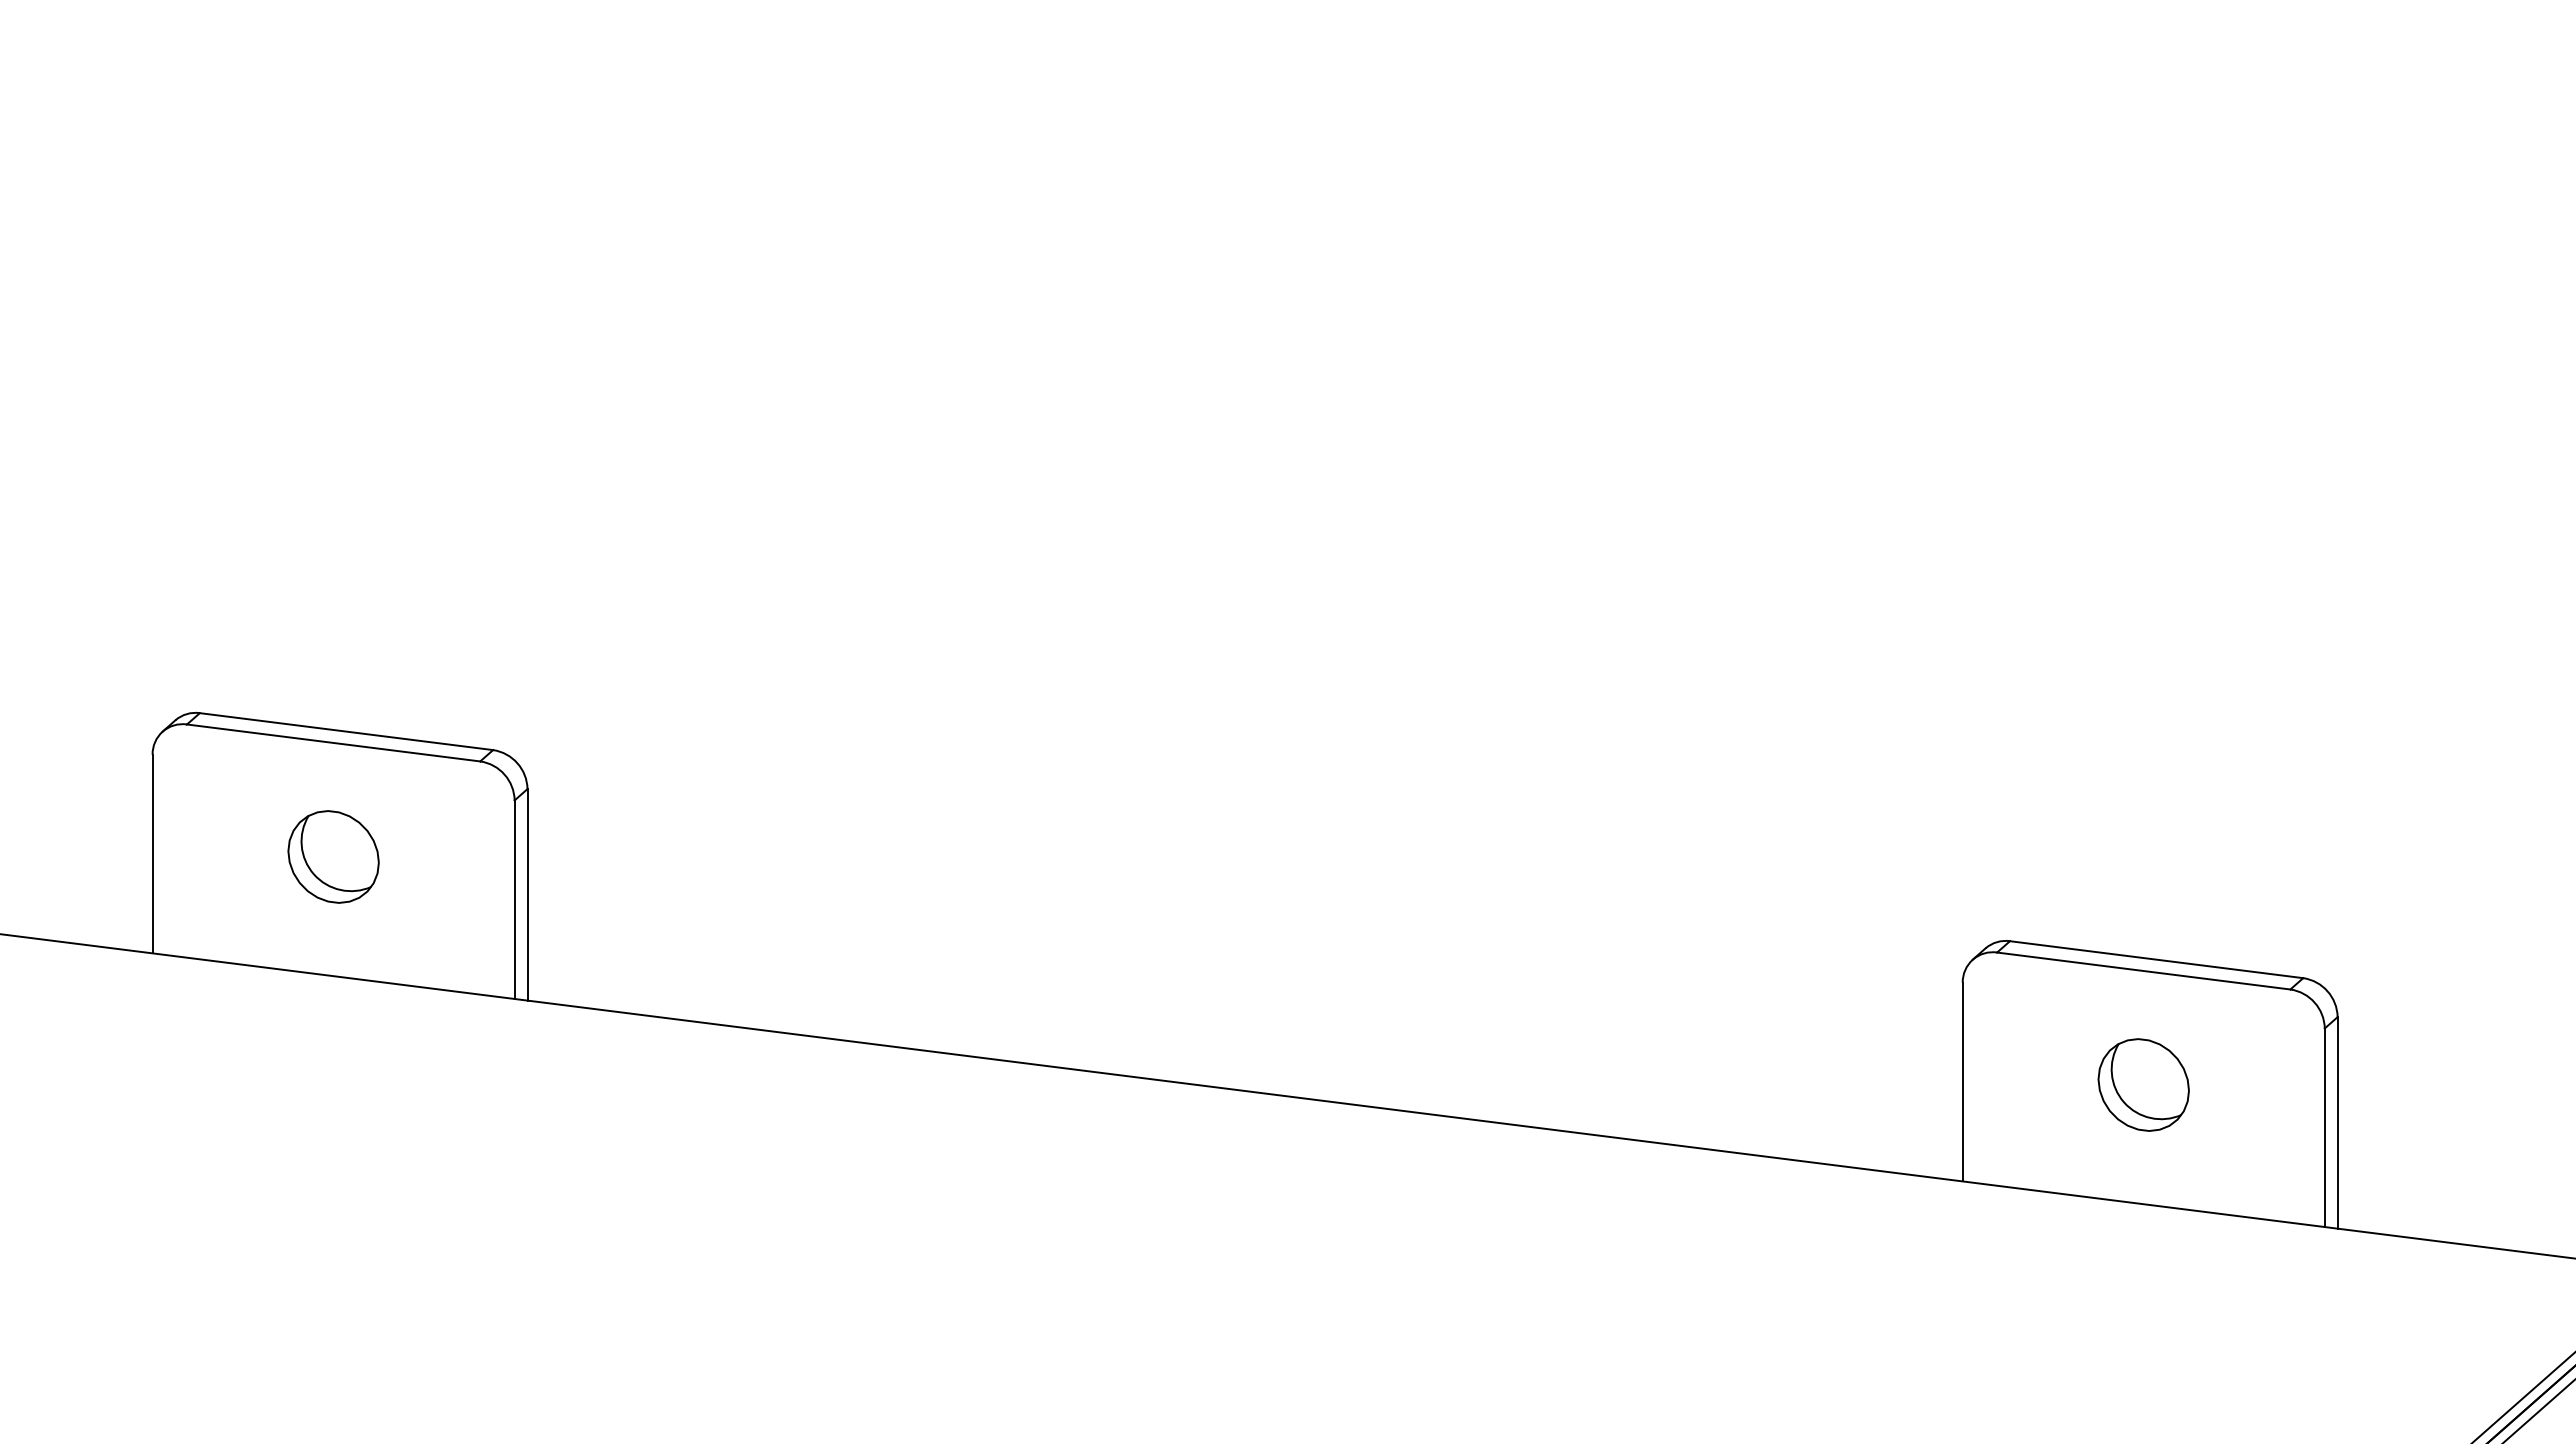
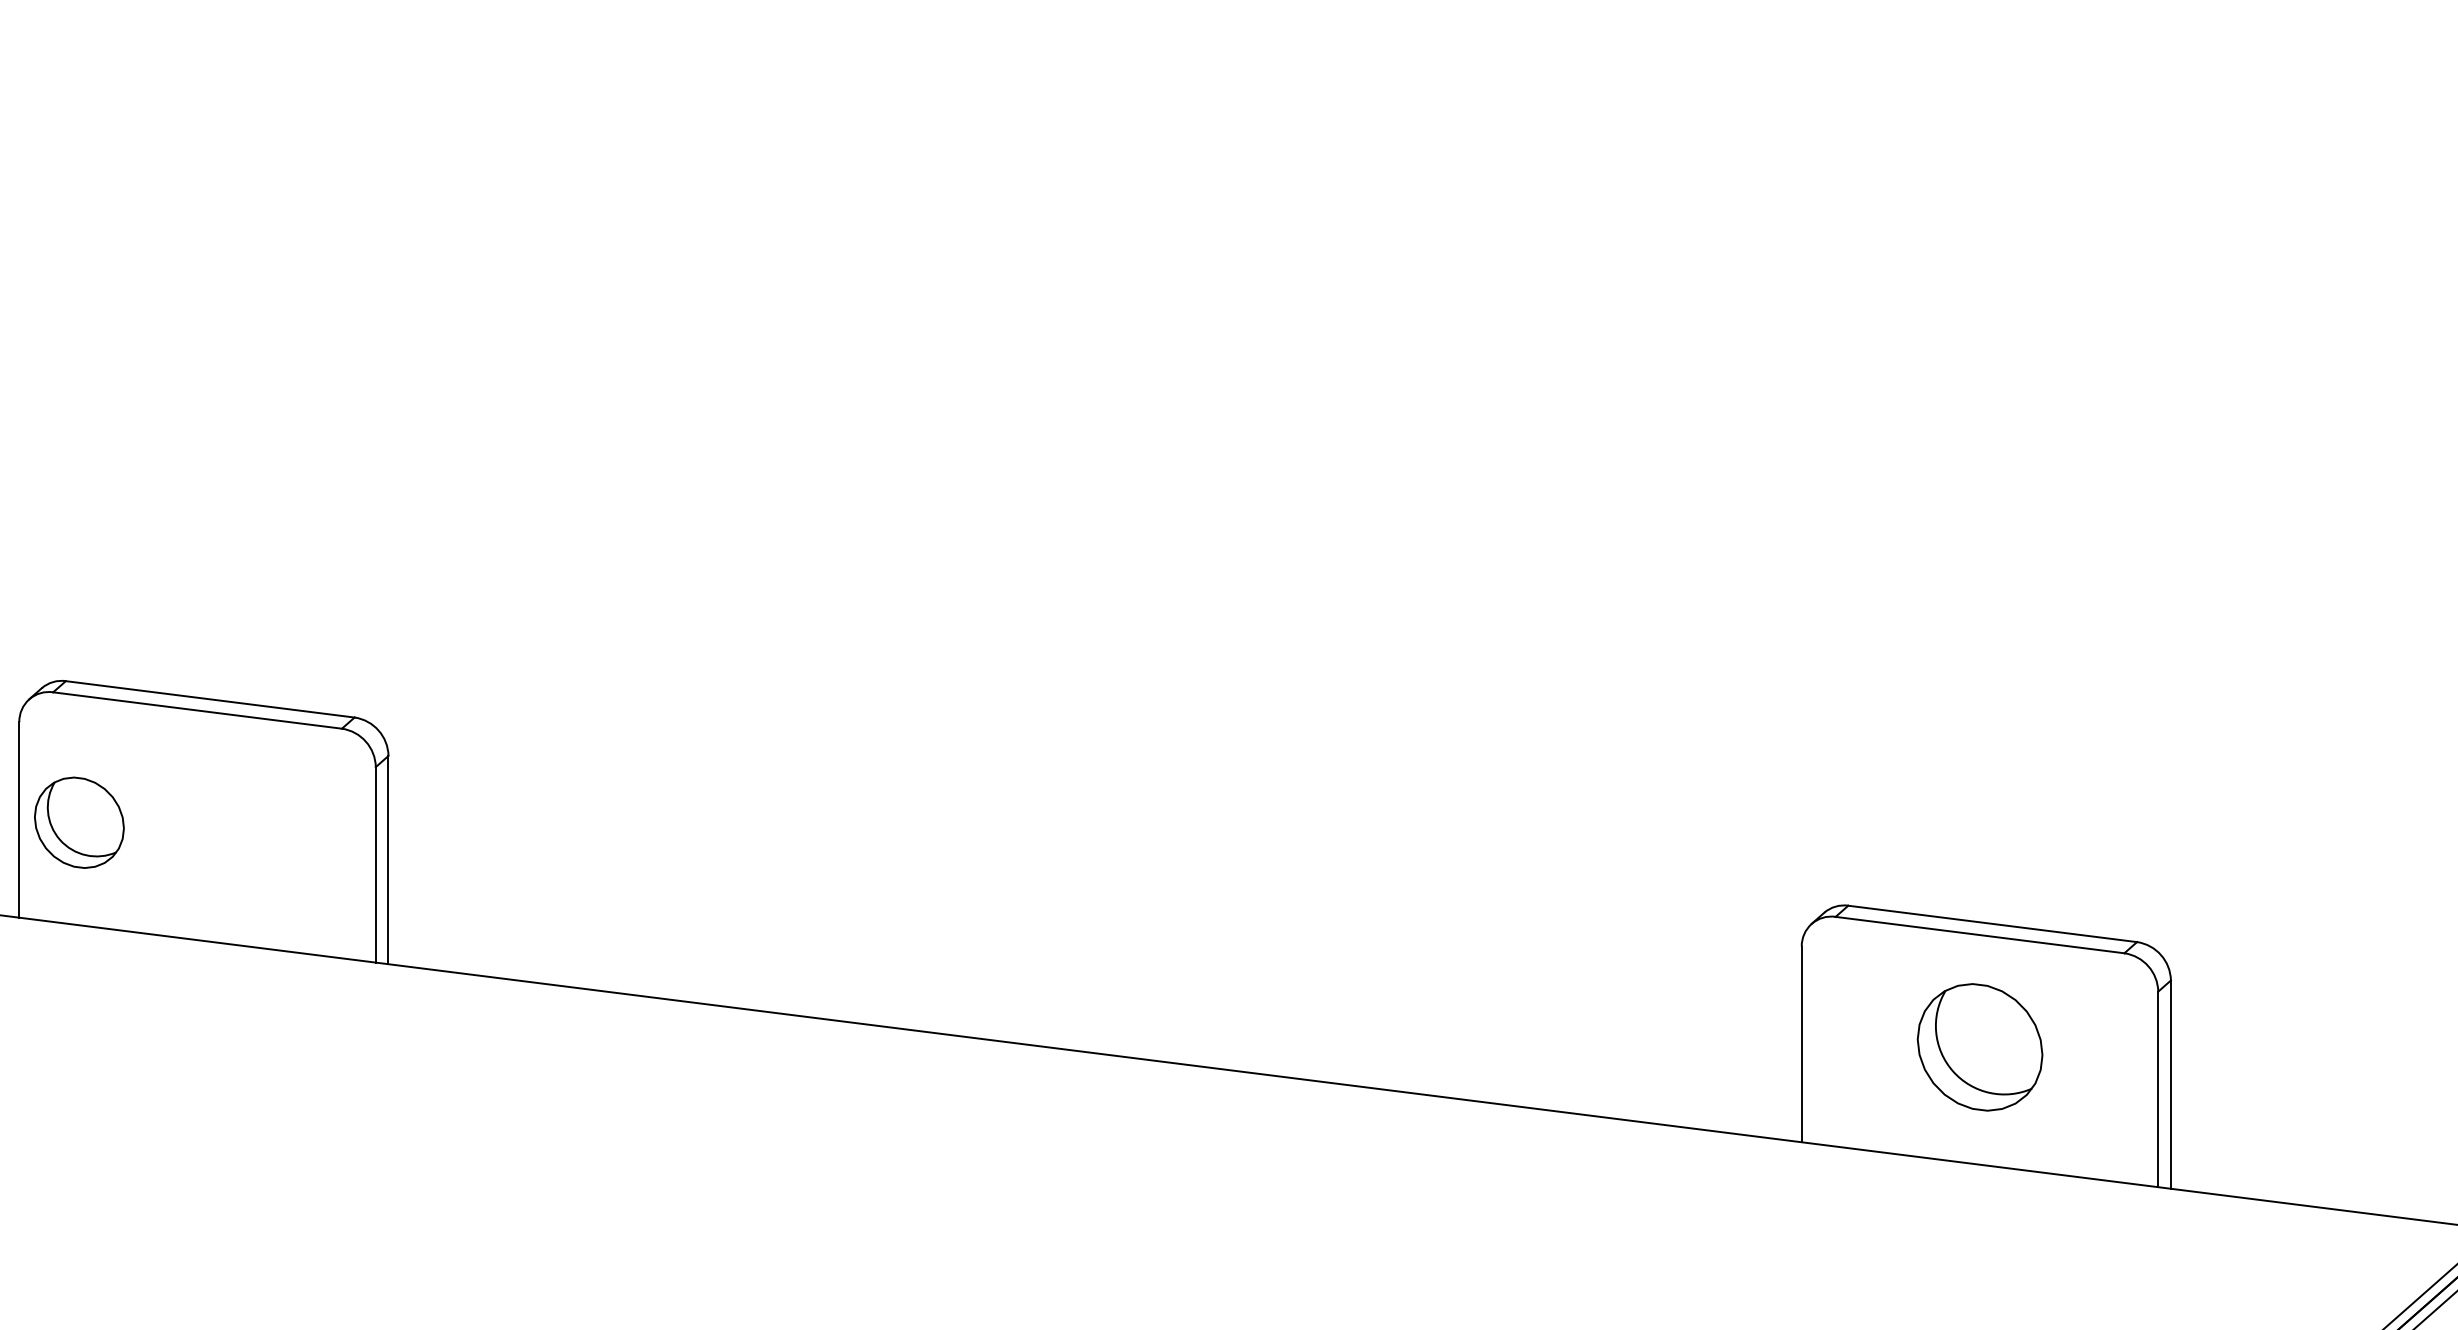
part: (333, 856) -> (79, 822), moved
part: (2143, 1084) -> (1979, 1046), size x1.4

